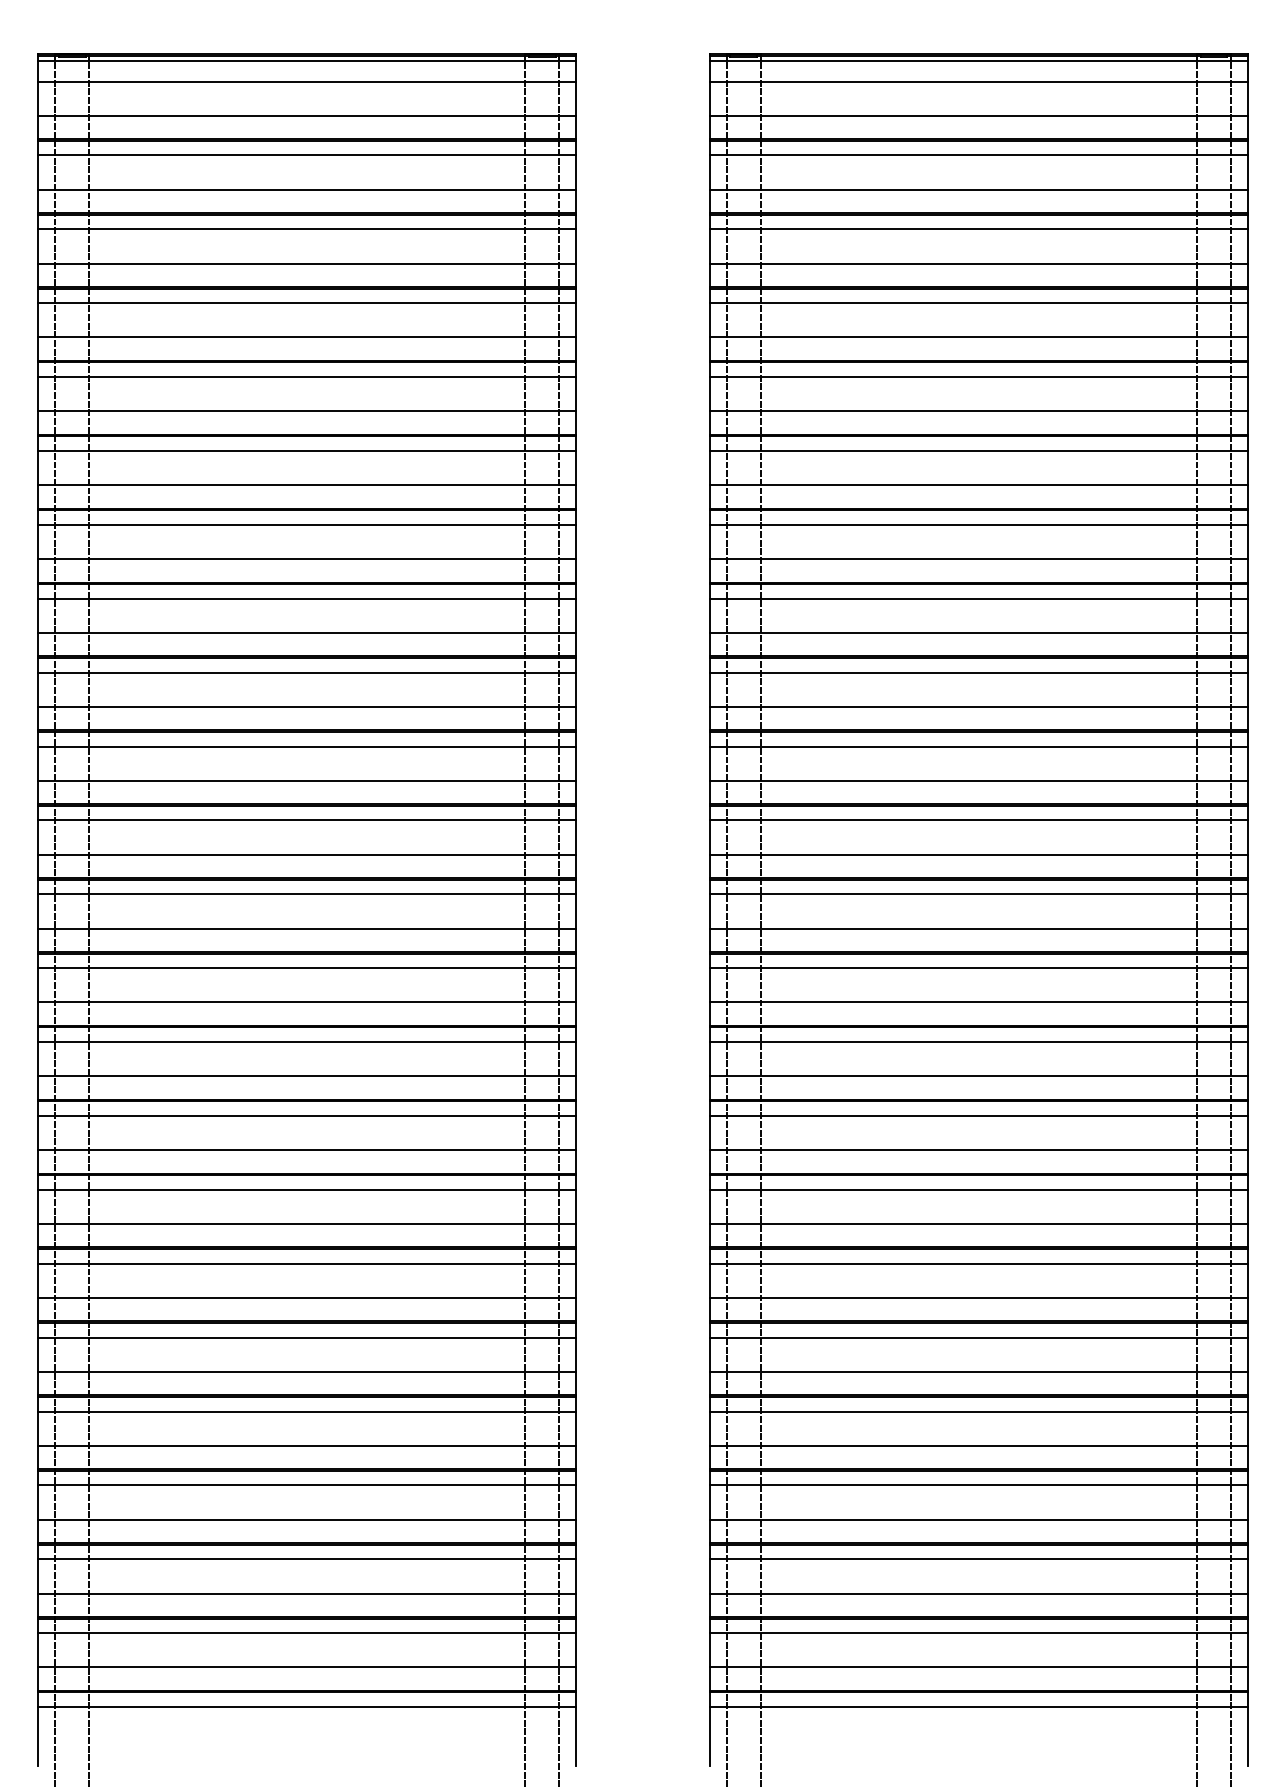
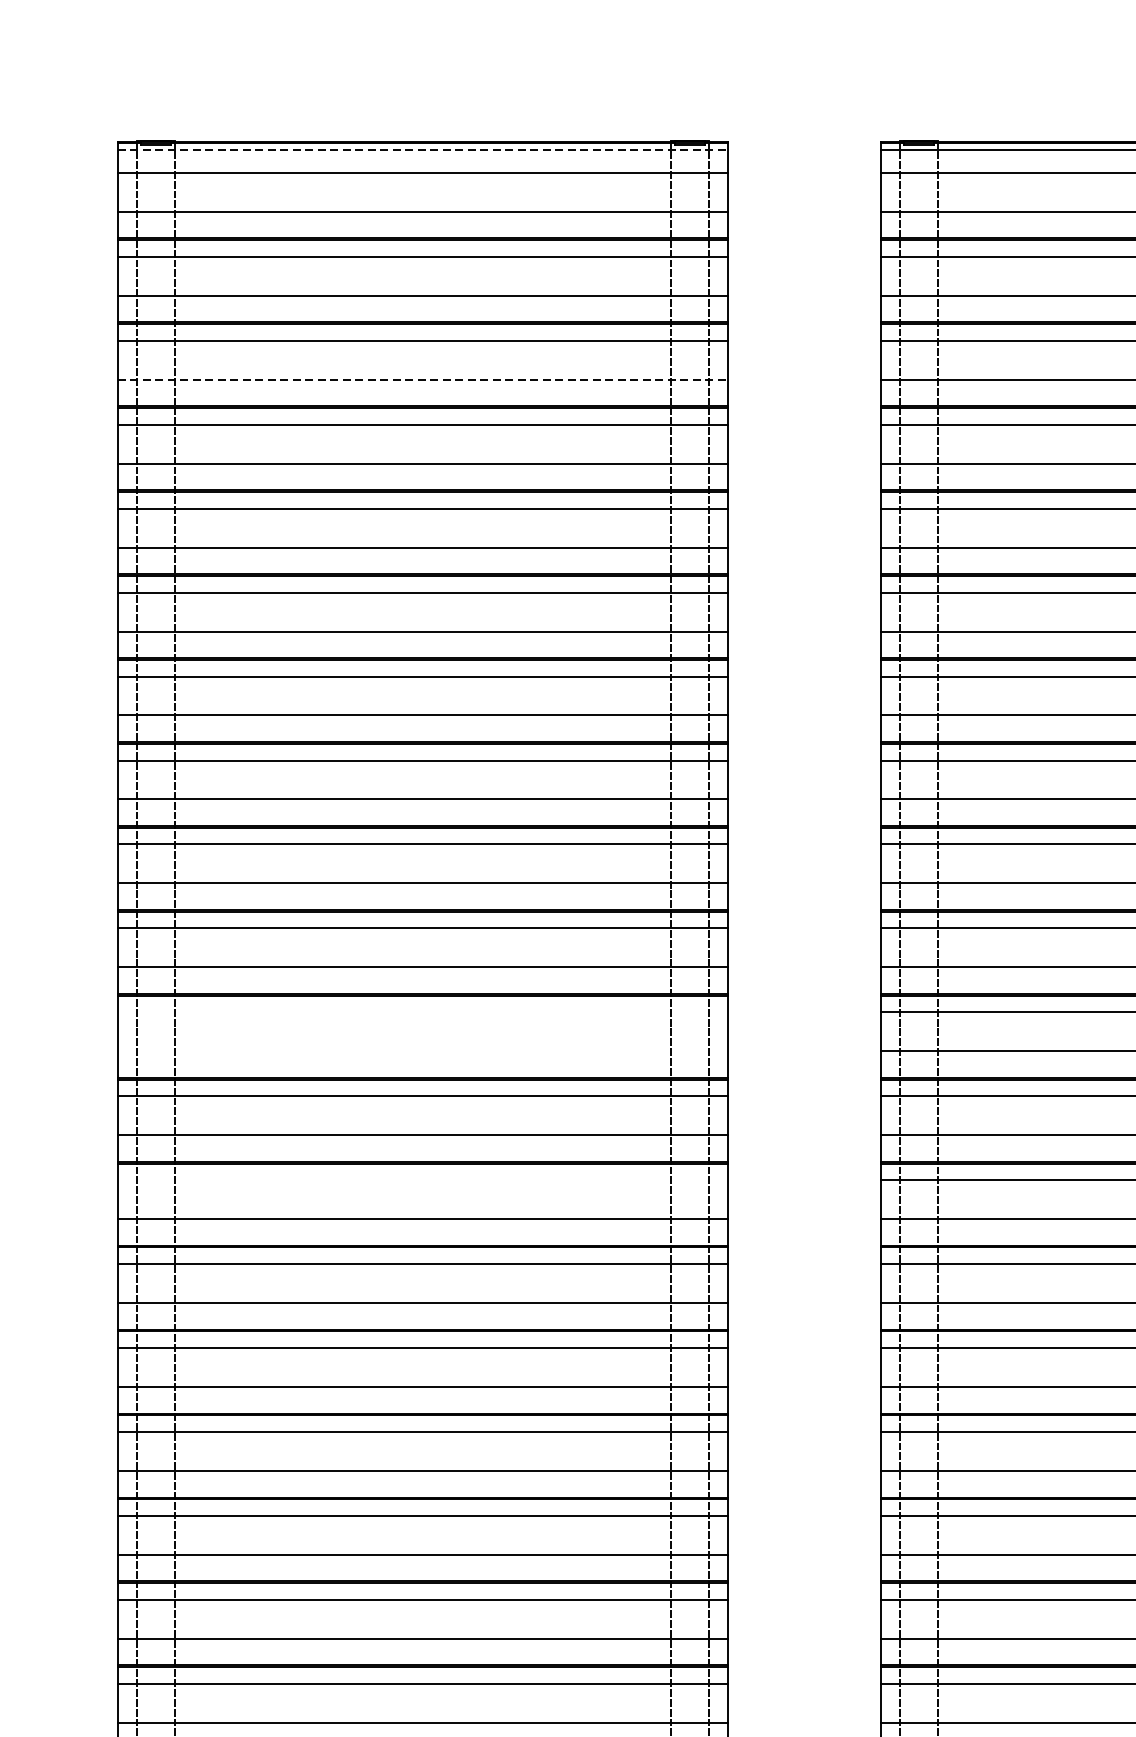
line: (307, 61) -> (423, 150), solid -> dashed
line: (307, 263) -> (423, 379), solid -> dashed
line: (306, 820) -> (422, 1012), removed
line: (306, 854) -> (422, 1051), removed
line: (306, 968) -> (422, 1180), removed

